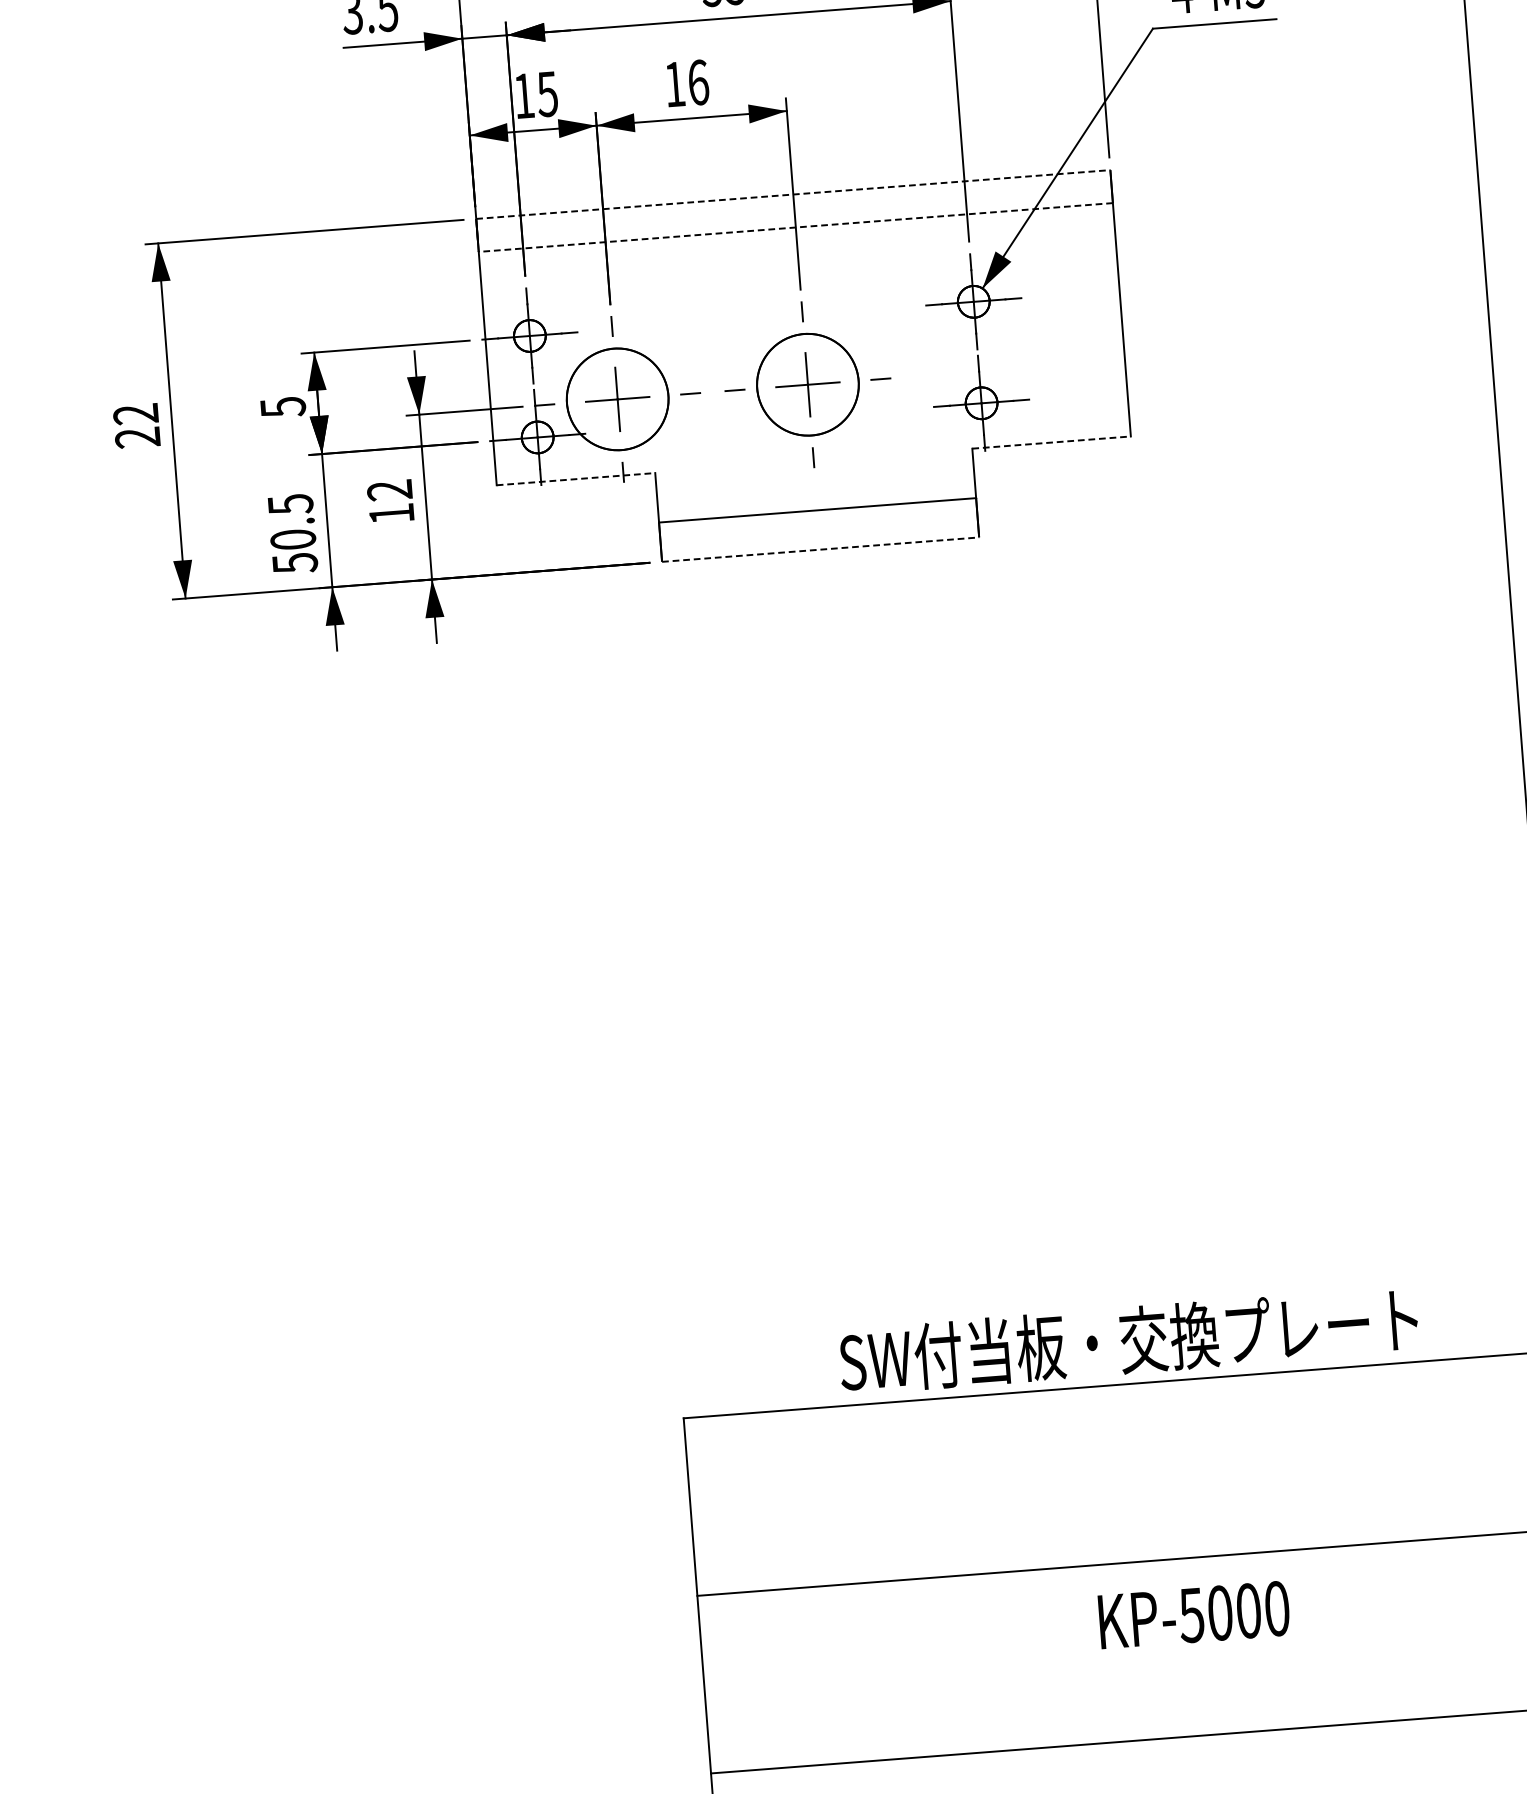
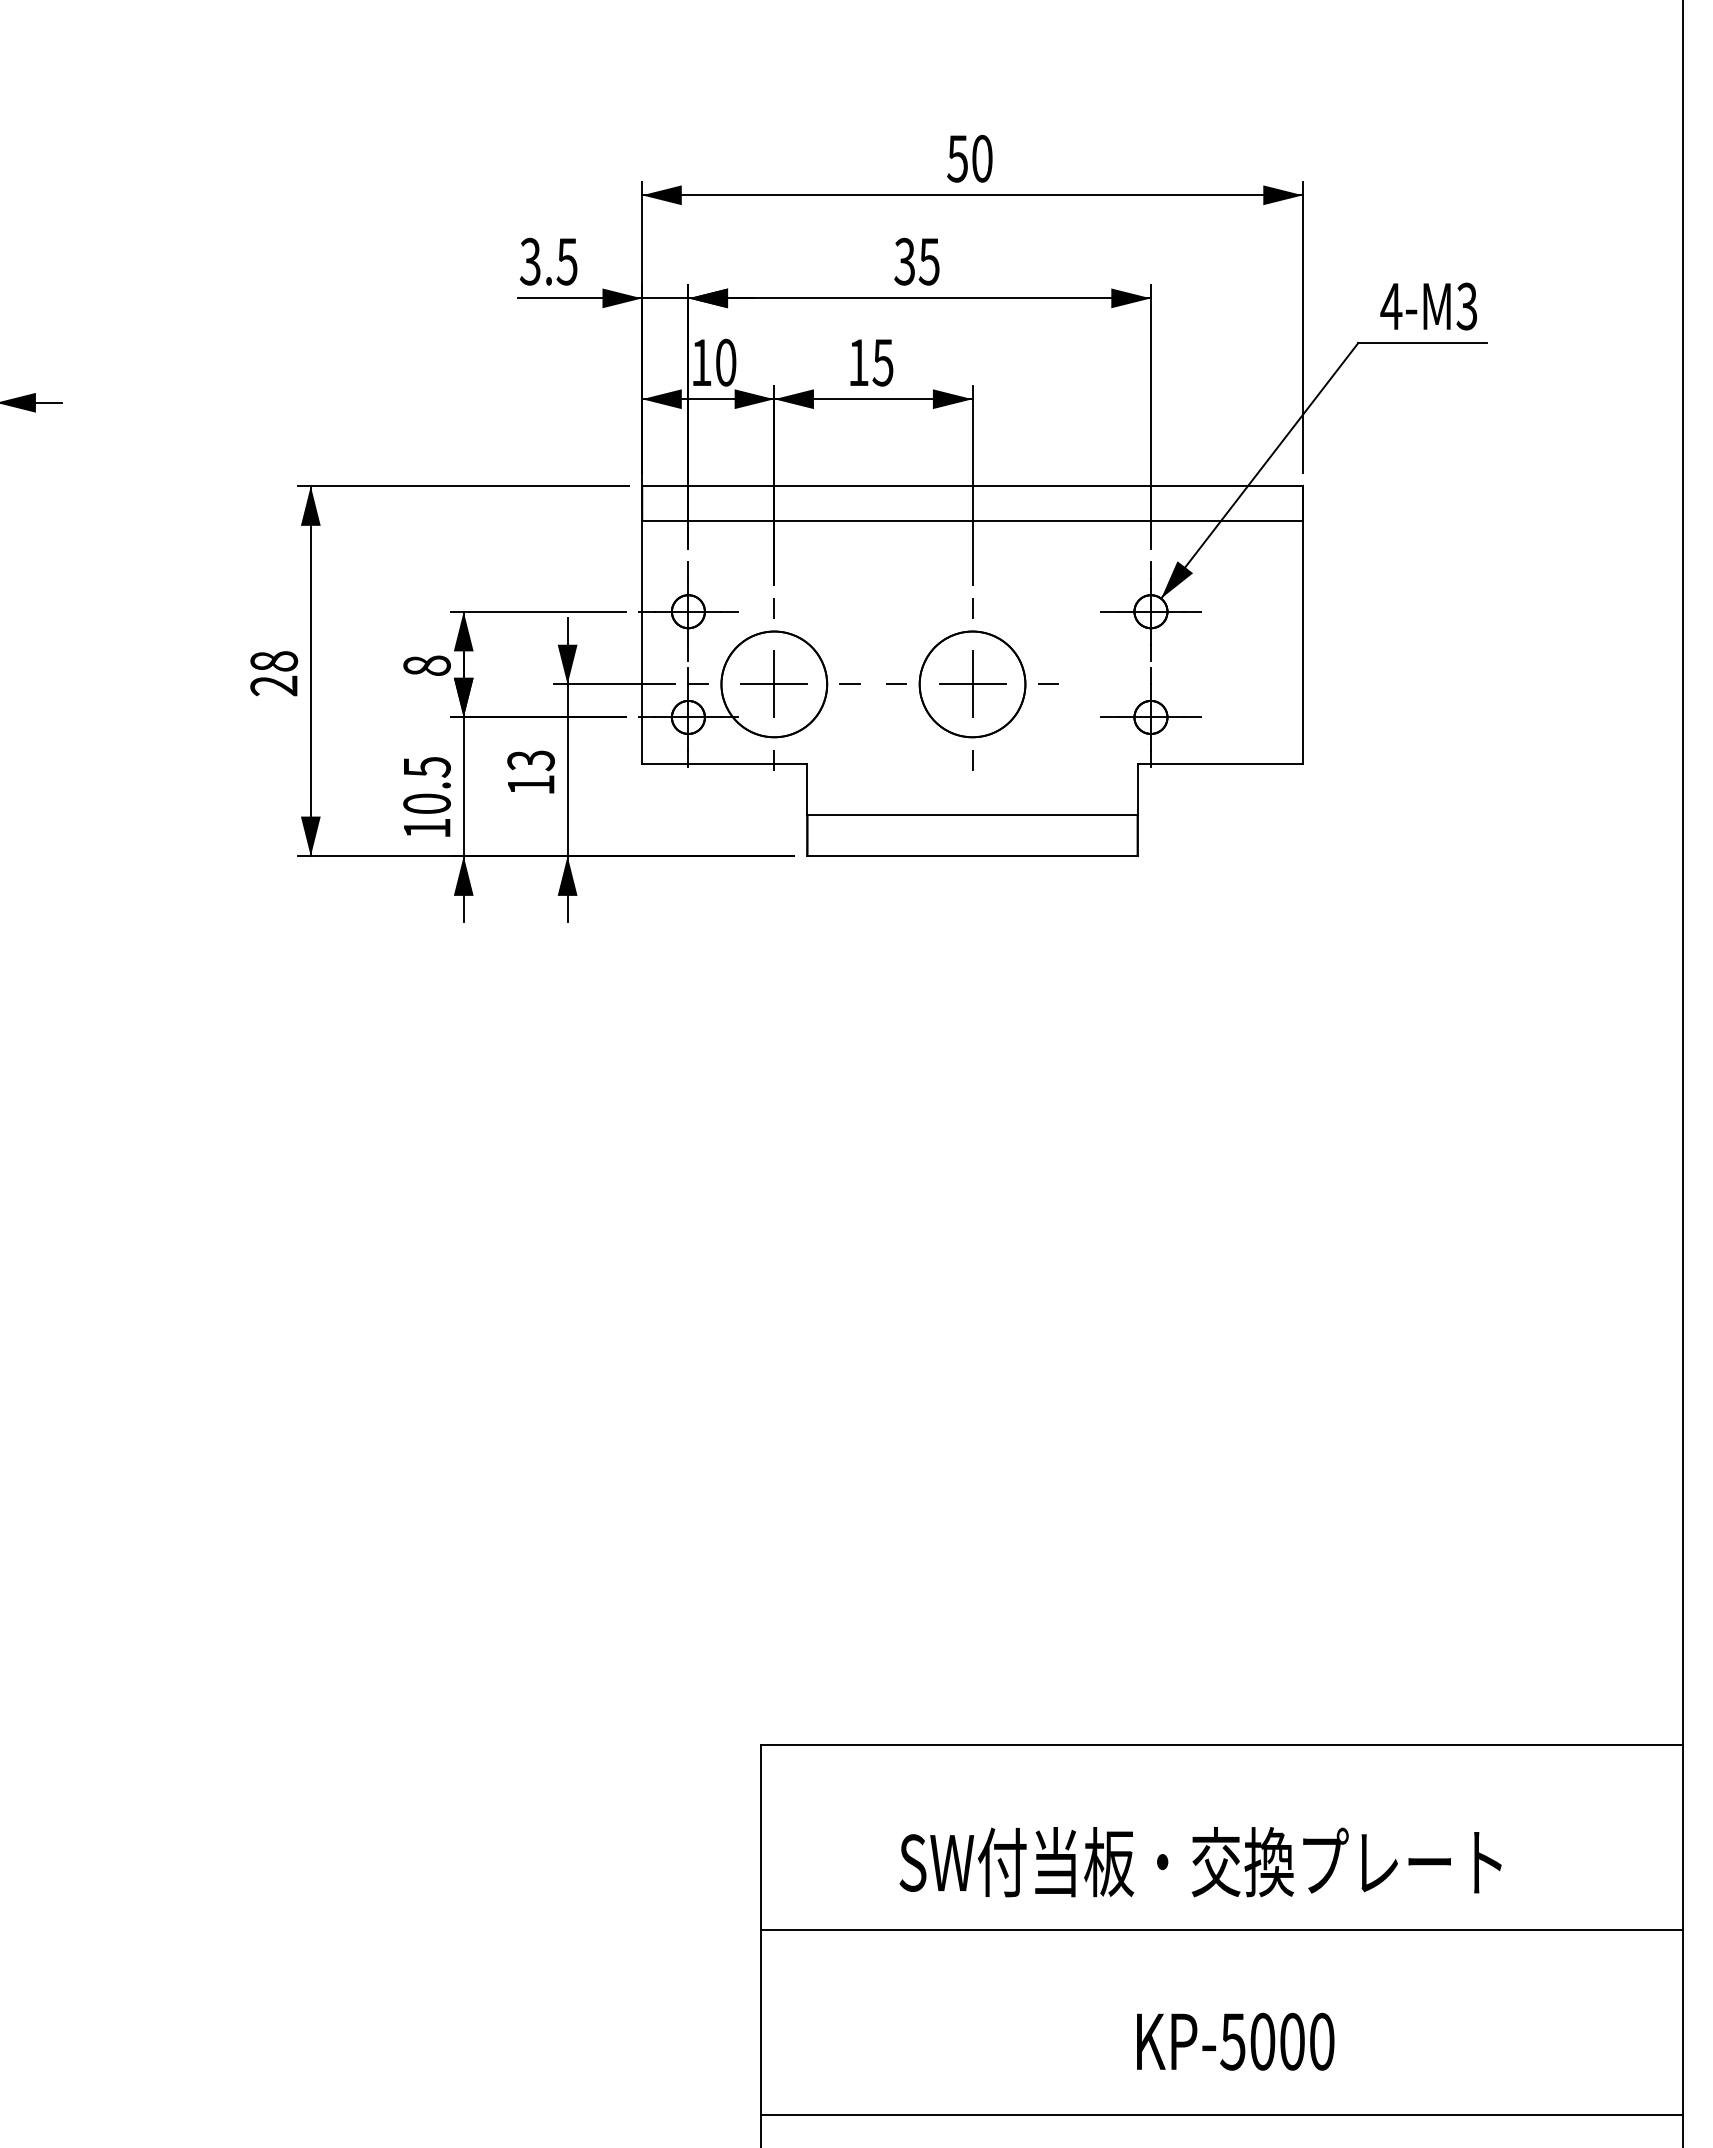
text: (697, 82) -> (882, 362), 16 -> 15
text: (547, 94) -> (725, 362), 15 -> 10
line: (794, 194) -> (973, 486), dashed -> solid
line: (795, 227) -> (972, 520), dashed -> solid
text: (282, 406) -> (426, 665), 5 -> 8
text: (136, 414) -> (274, 661), 22 -> 28
line: (1051, 442) -> (1220, 763), dashed -> solid
line: (575, 478) -> (724, 763), dashed -> solid
text: (389, 490) -> (530, 760), 12 -> 13
line: (821, 549) -> (973, 856), dashed -> solid
text: (295, 563) -> (427, 828), 50.5 -> 10.5
text: (1128, 1340) -> (1200, 1862), moved
text: (1194, 1614) -> (1235, 2041), moved

